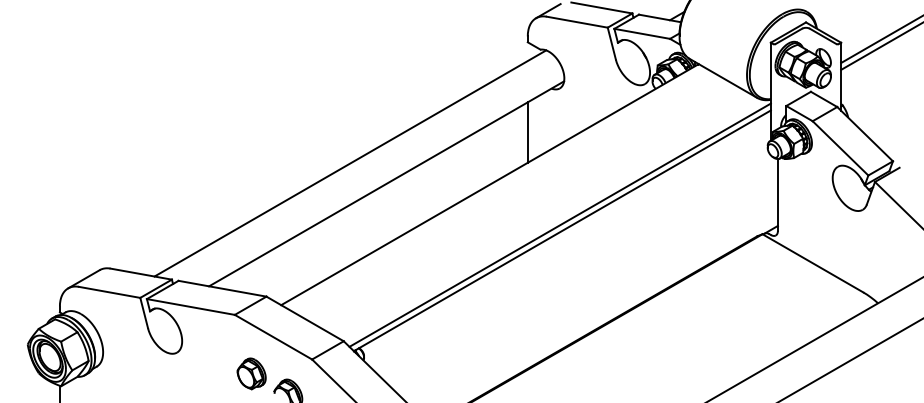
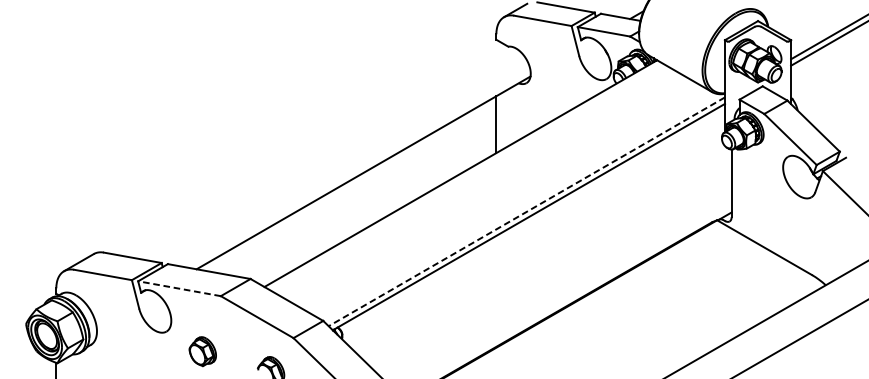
line: (350, 163) -> (329, 153), removed
line: (559, 225) -> (526, 212), solid -> dashed
line: (190, 306) -> (179, 288), solid -> dashed
part: (251, 373) -> (202, 351), moved

